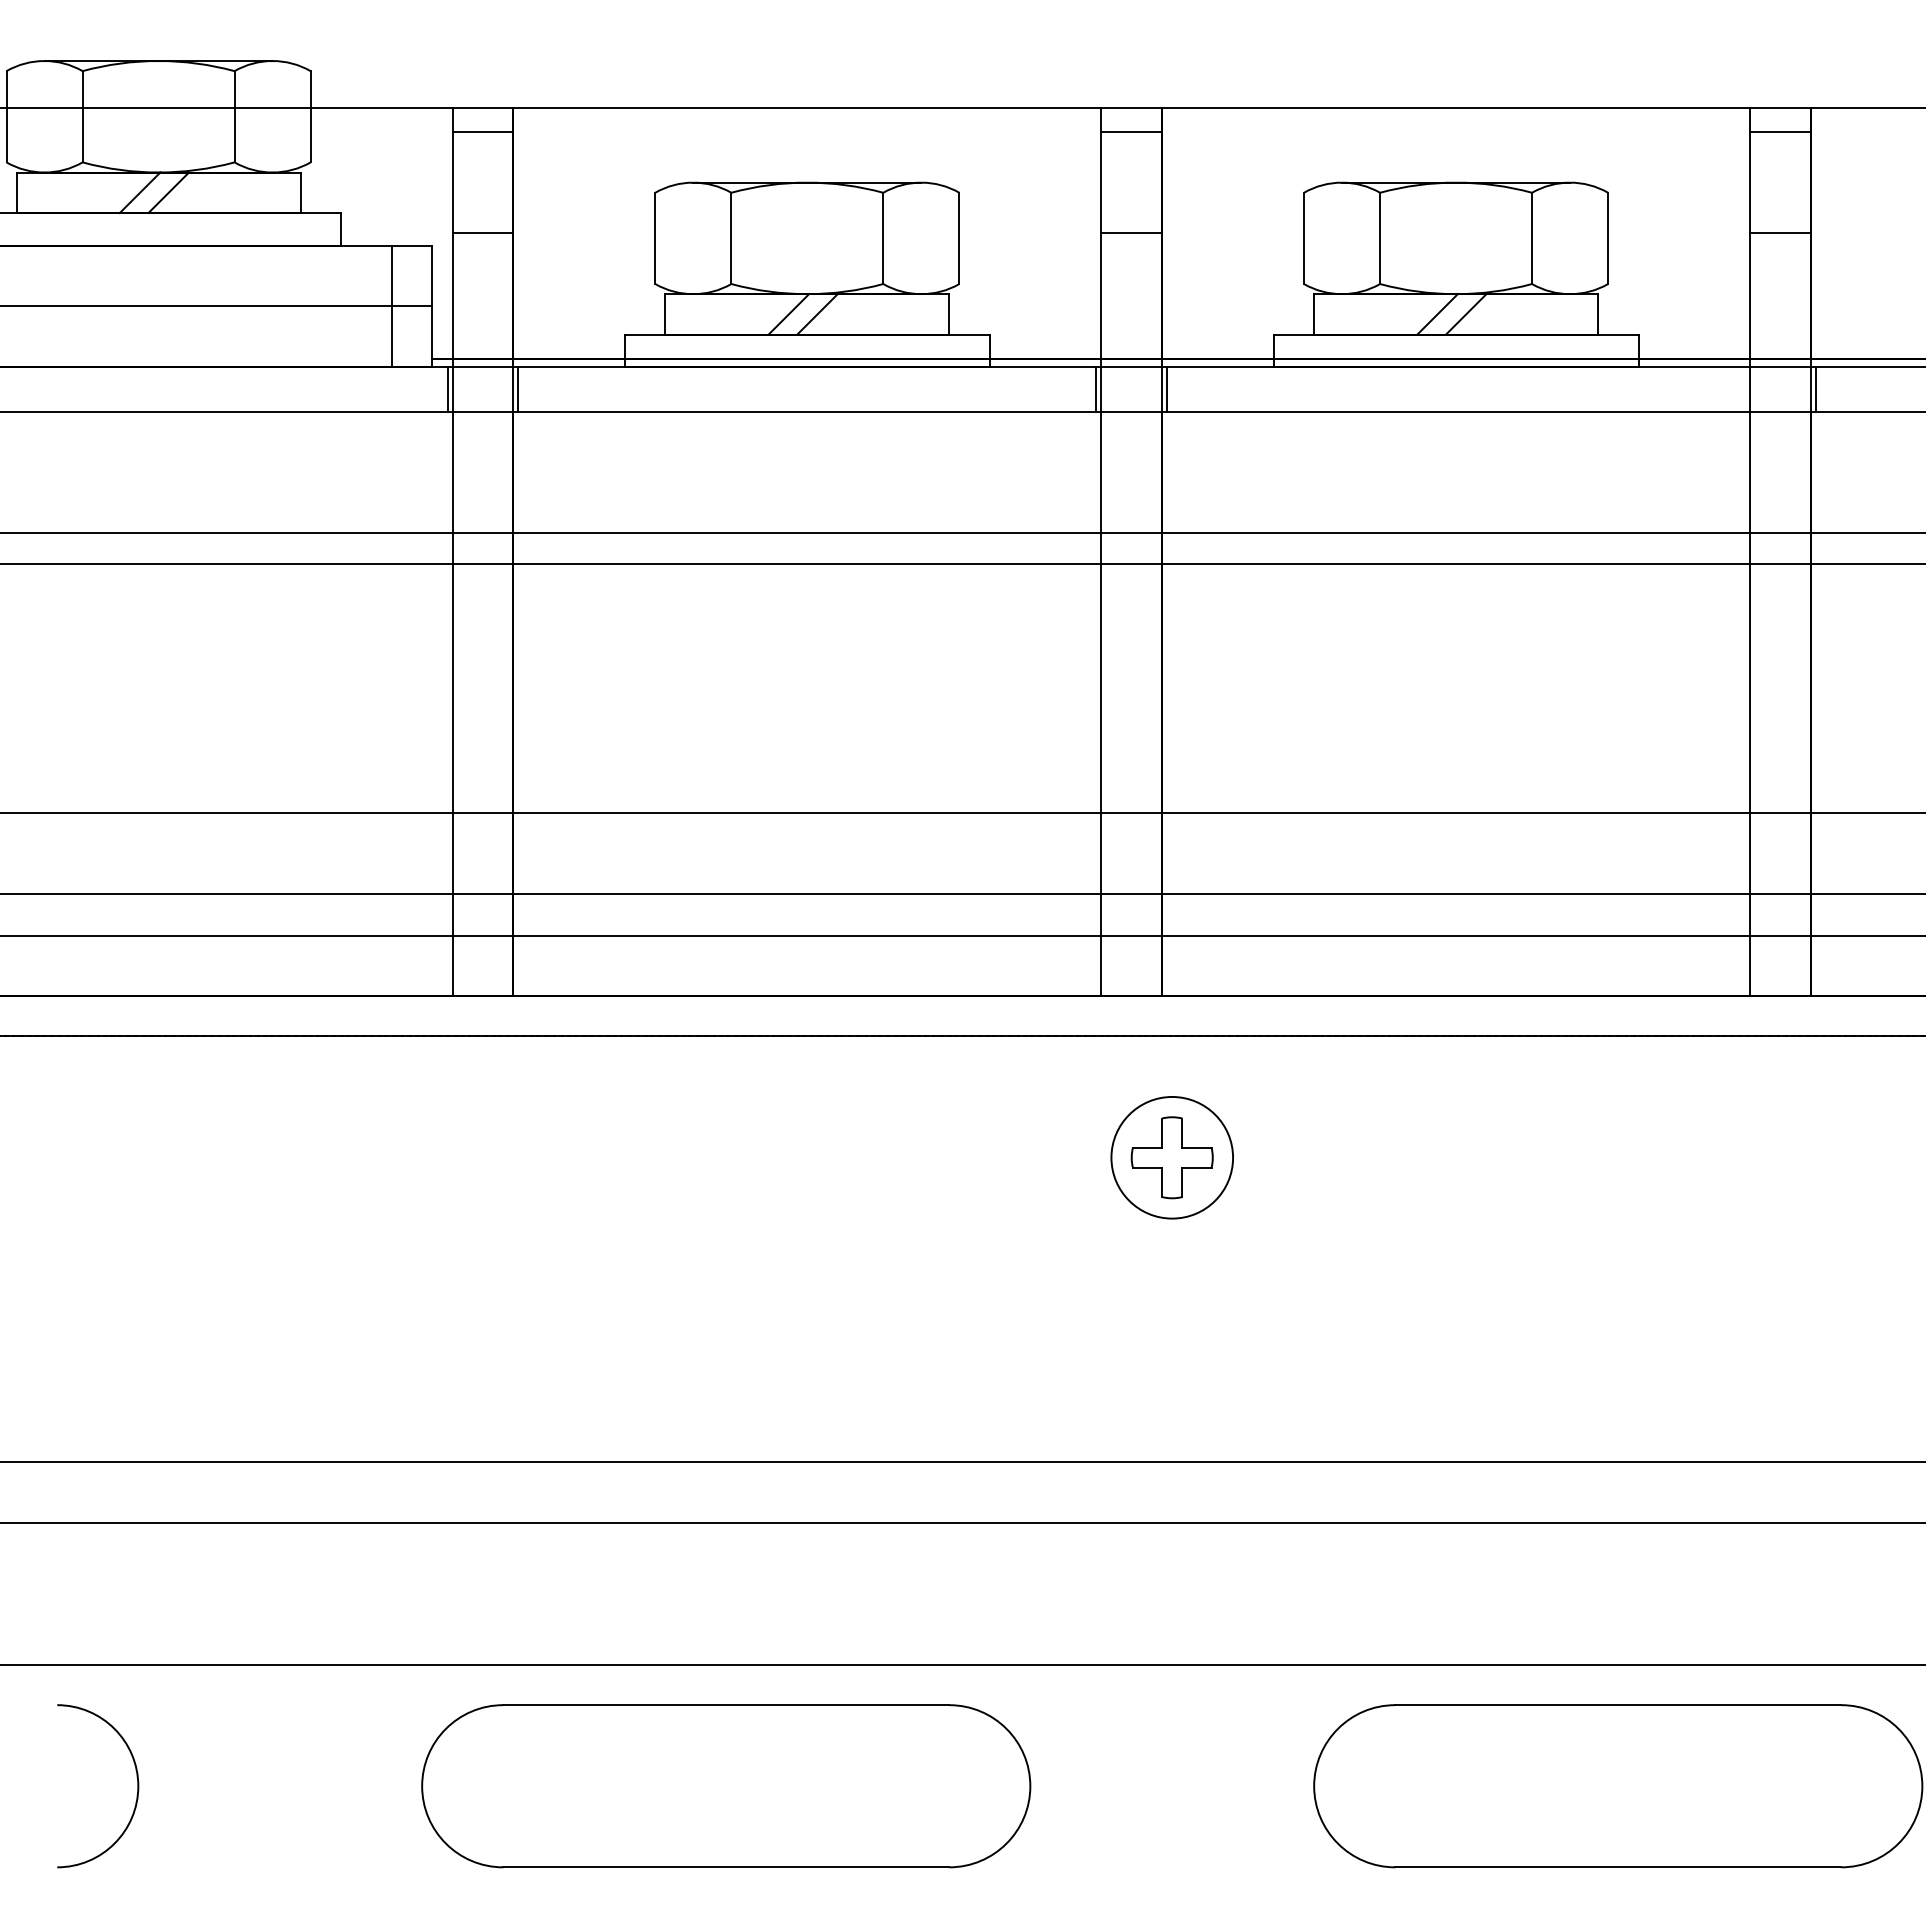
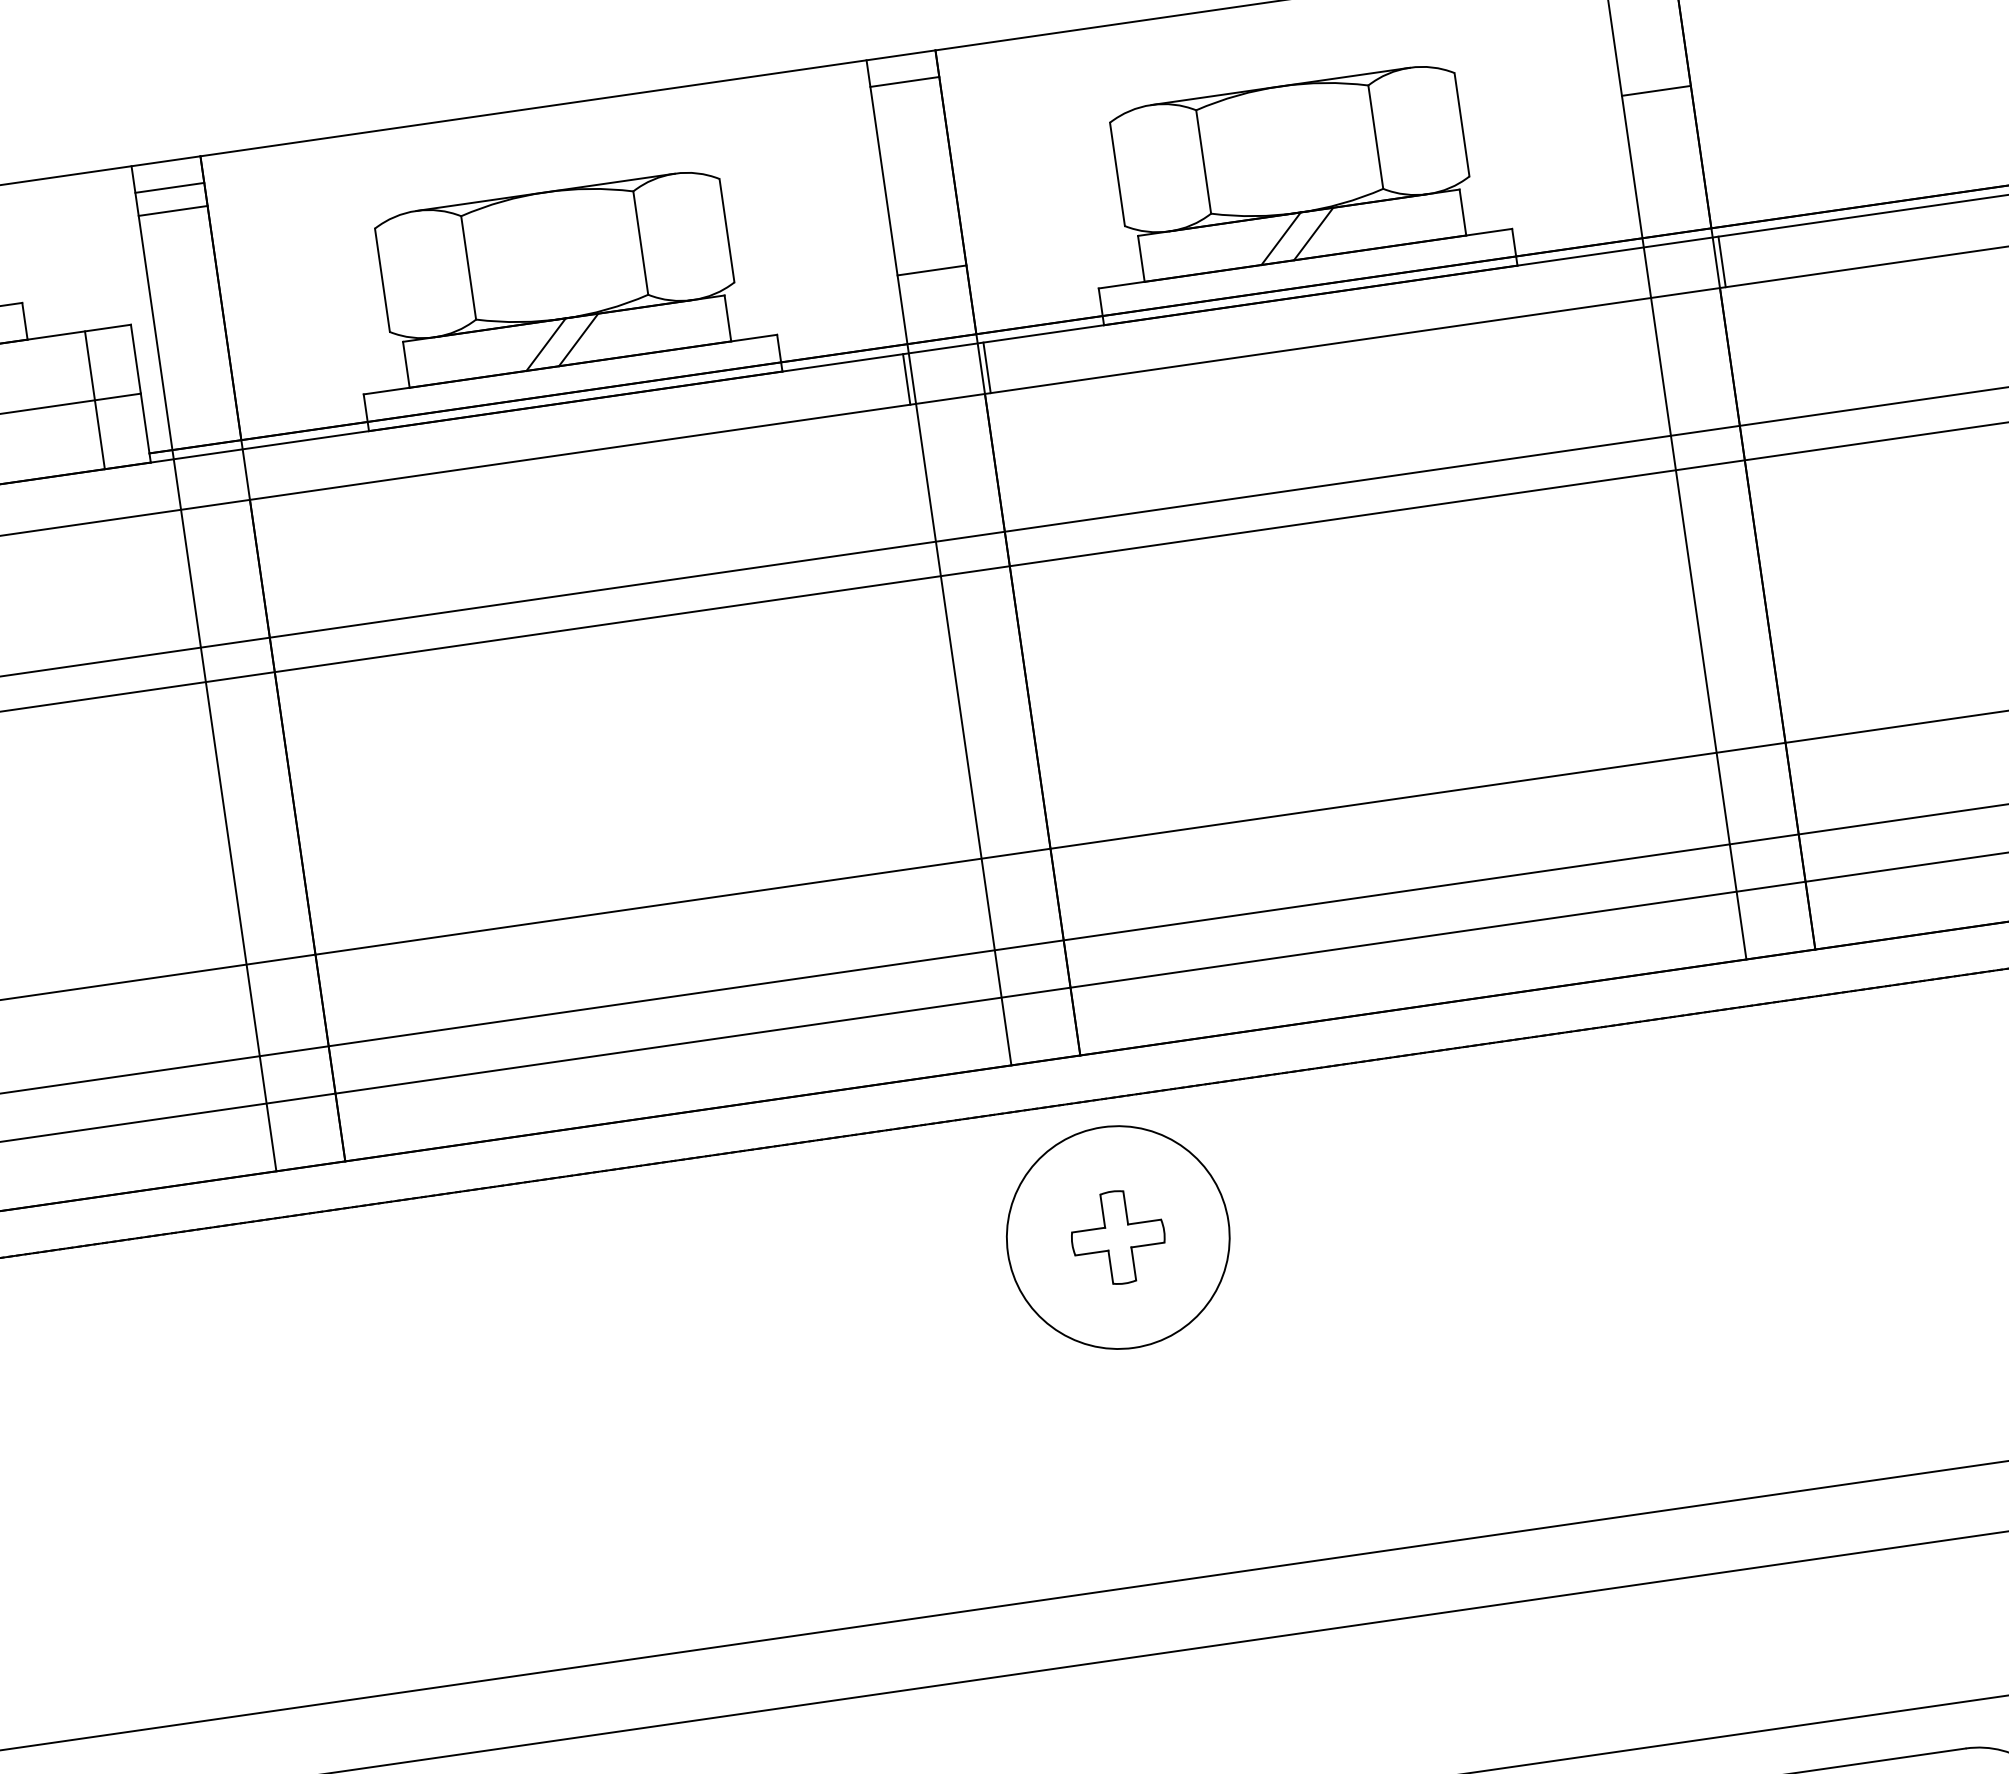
line: (482, 233) -> (172, 211), moved
line: (1131, 233) -> (931, 270), moved
line: (447, 389) -> (171, 485), removed
line: (518, 389) -> (252, 473), removed
circle: (1172, 1157) -> (1118, 1237), size x1.6

